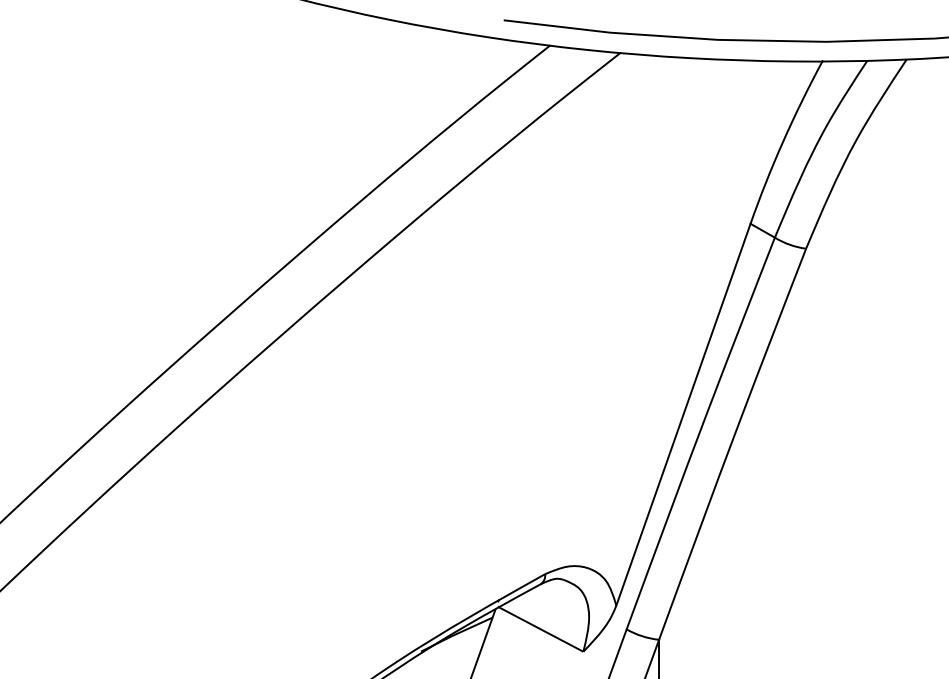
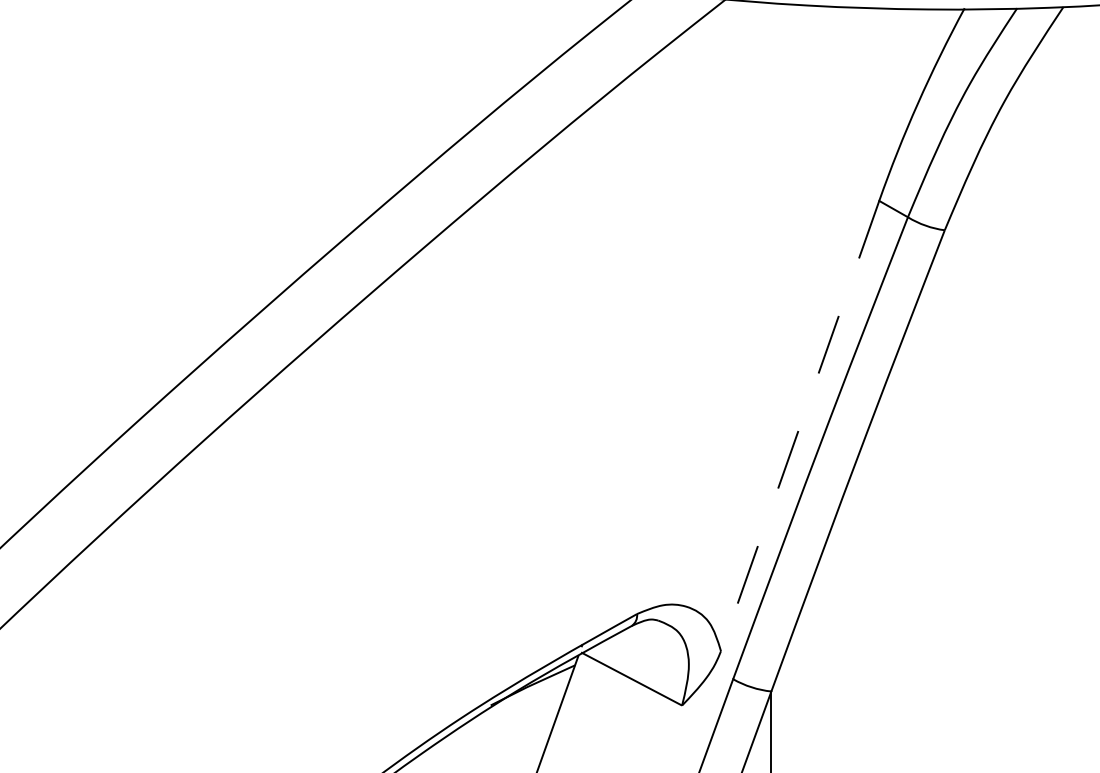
line: (683, 415) -> (800, 426), solid -> dashed

